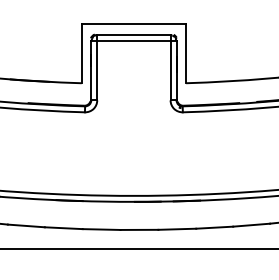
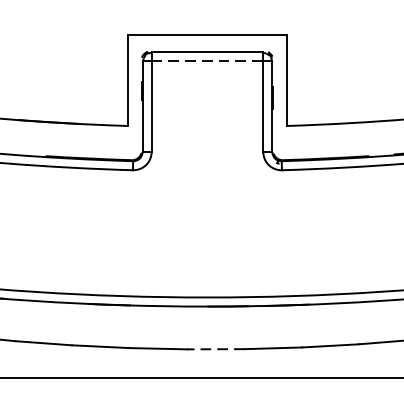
line: (133, 40) -> (206, 60), solid -> dashed
line: (139, 229) -> (215, 348), solid -> dashed

